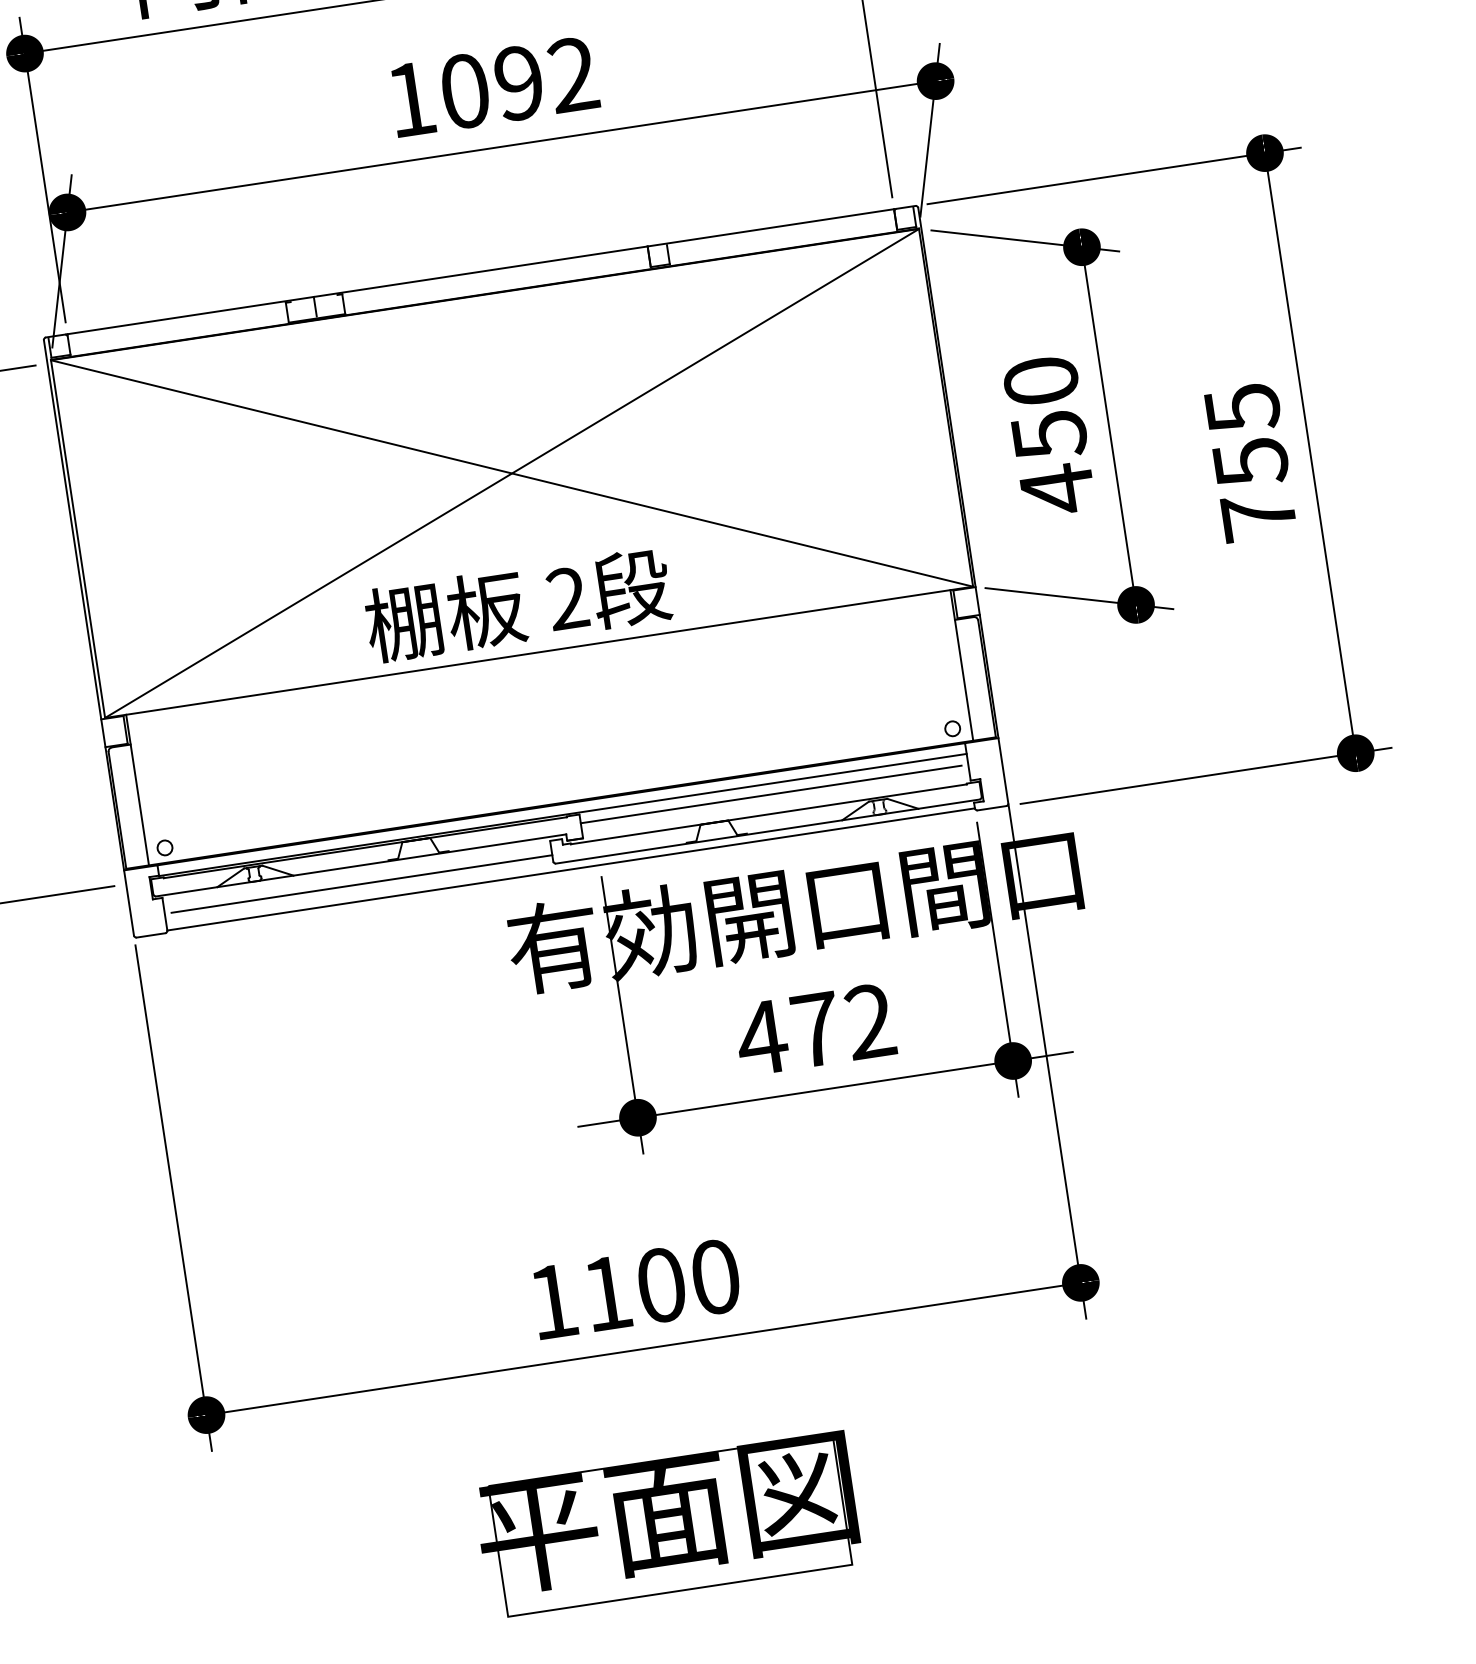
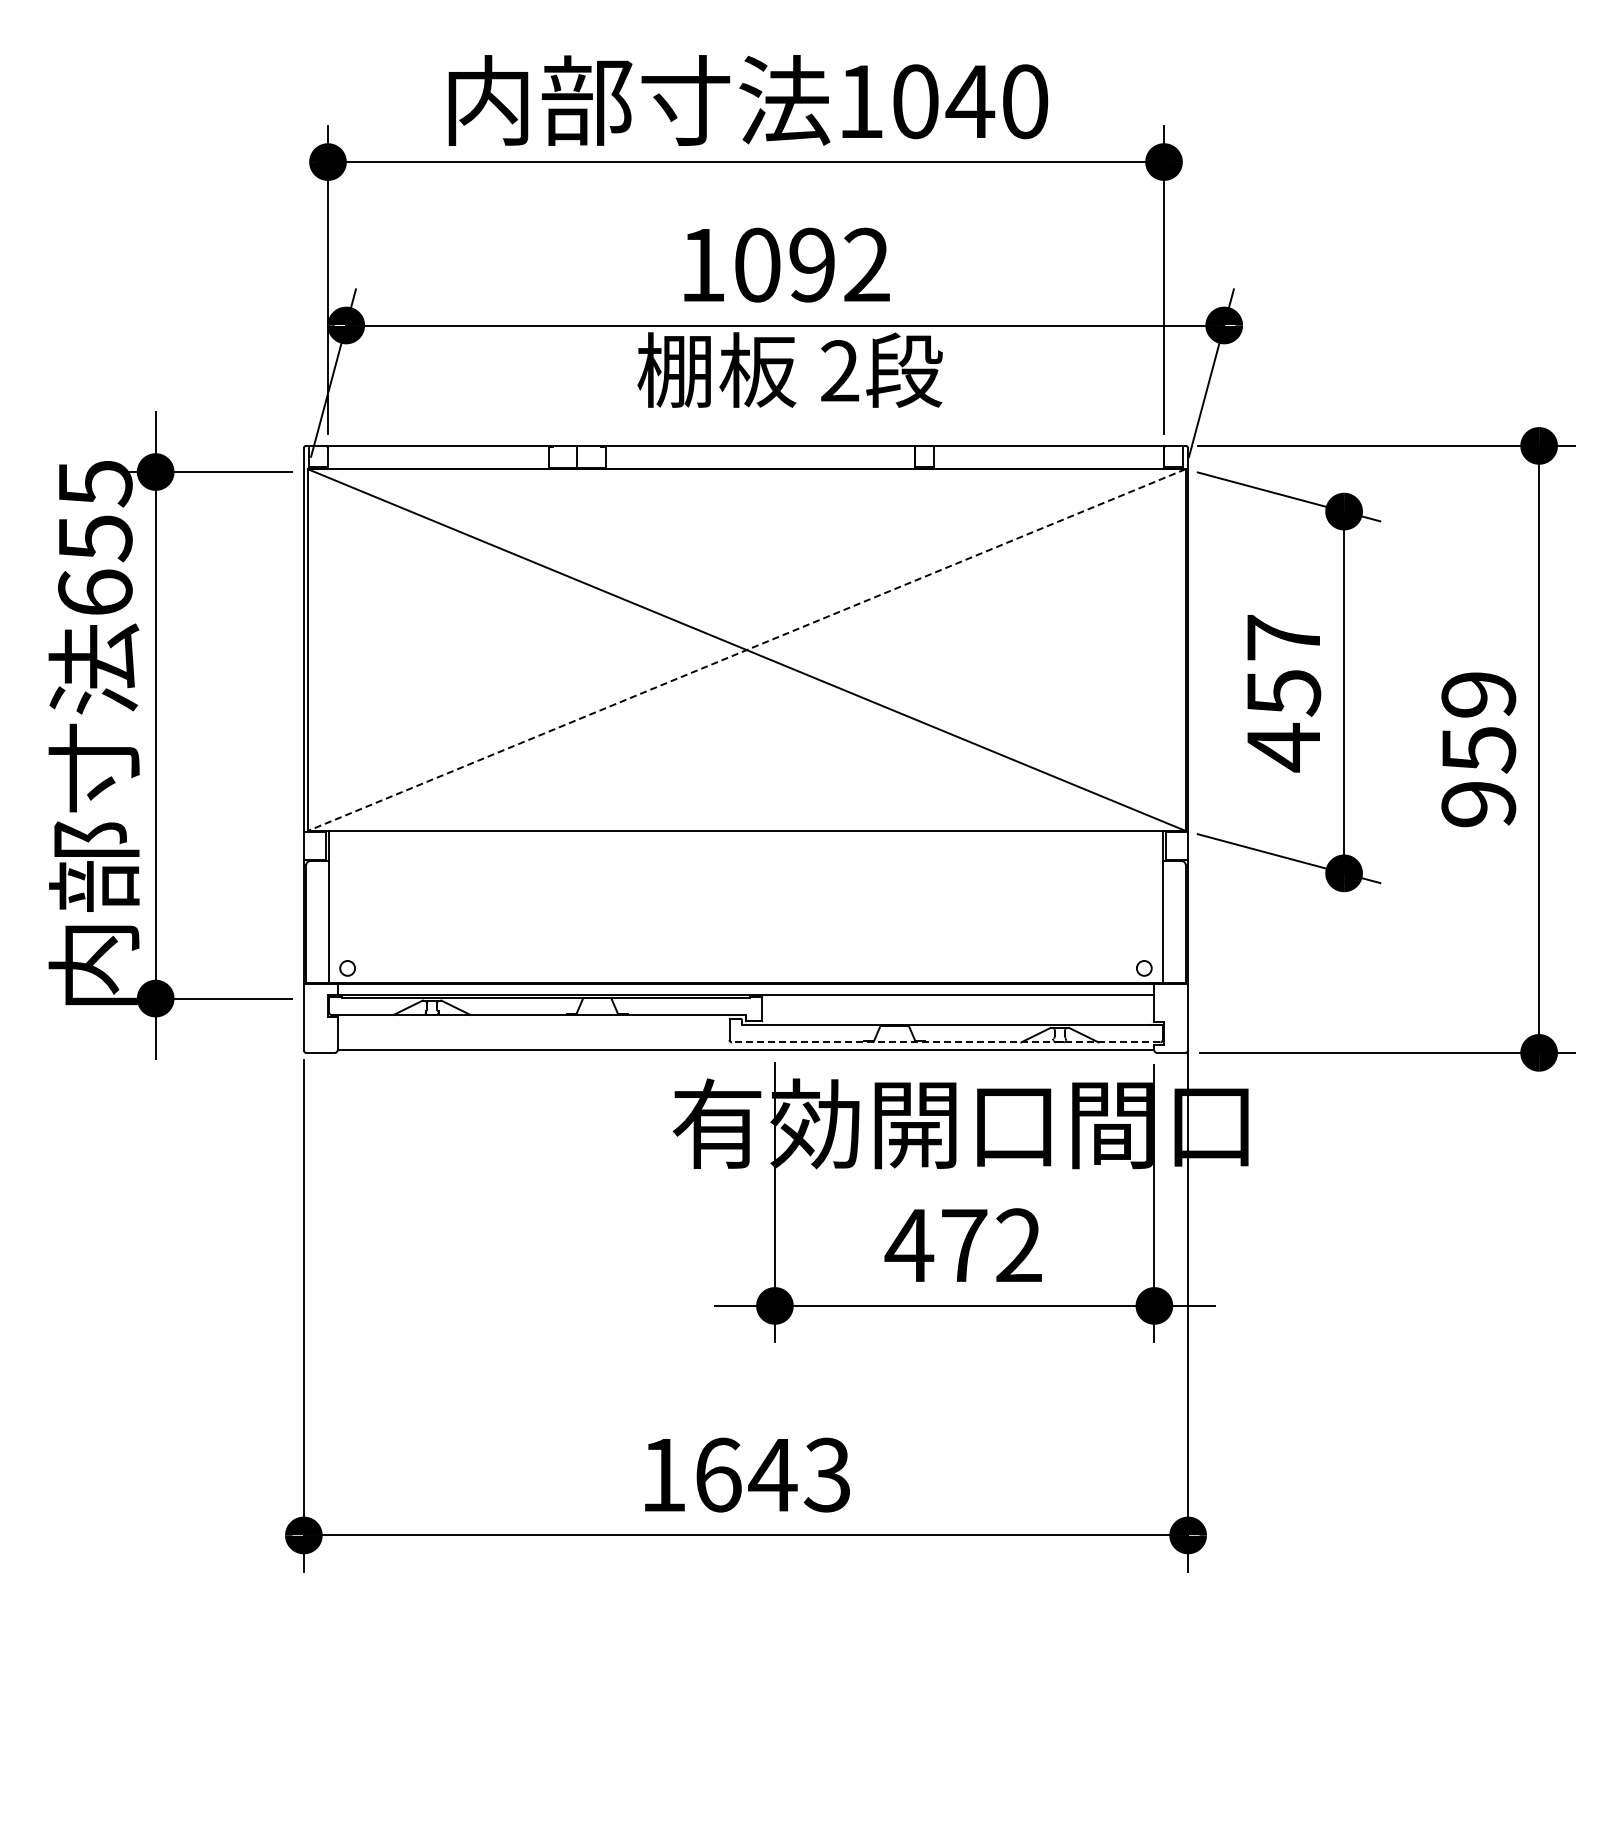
text: (1040, 380) -> (1283, 637), 450 -> 457
text: (1250, 462) -> (1478, 749), 755 -> 959
line: (511, 473) -> (746, 650), solid -> dashed
text: (517, 604) -> (789, 369), moved
line: (770, 794) -> (954, 1006), removed
line: (767, 831) -> (945, 1042), solid -> dashed
line: (361, 884) -> (536, 1033), removed
text: (661, 1284) -> (773, 1474), 1100 -> 1643
part: (667, 1524) -> (743, 1712), removed

